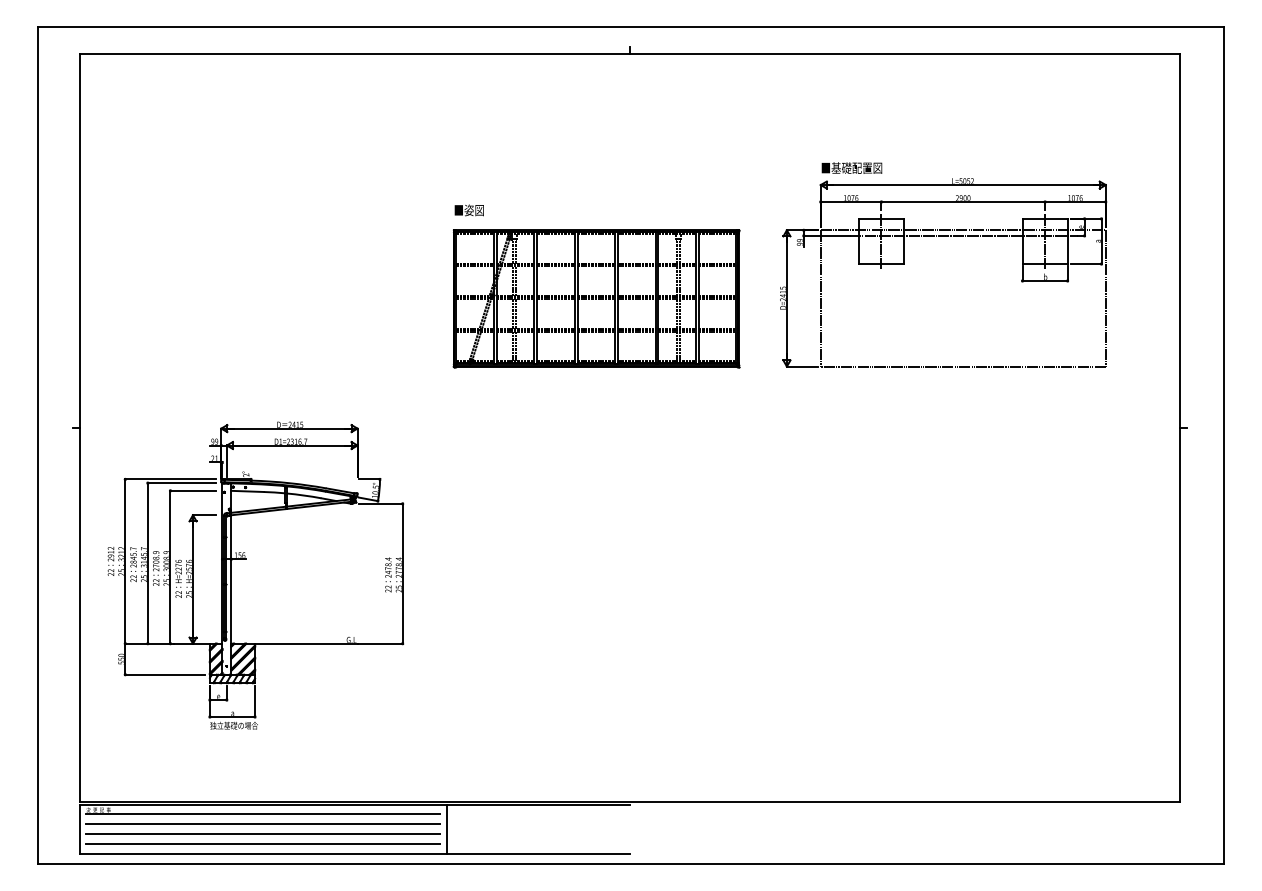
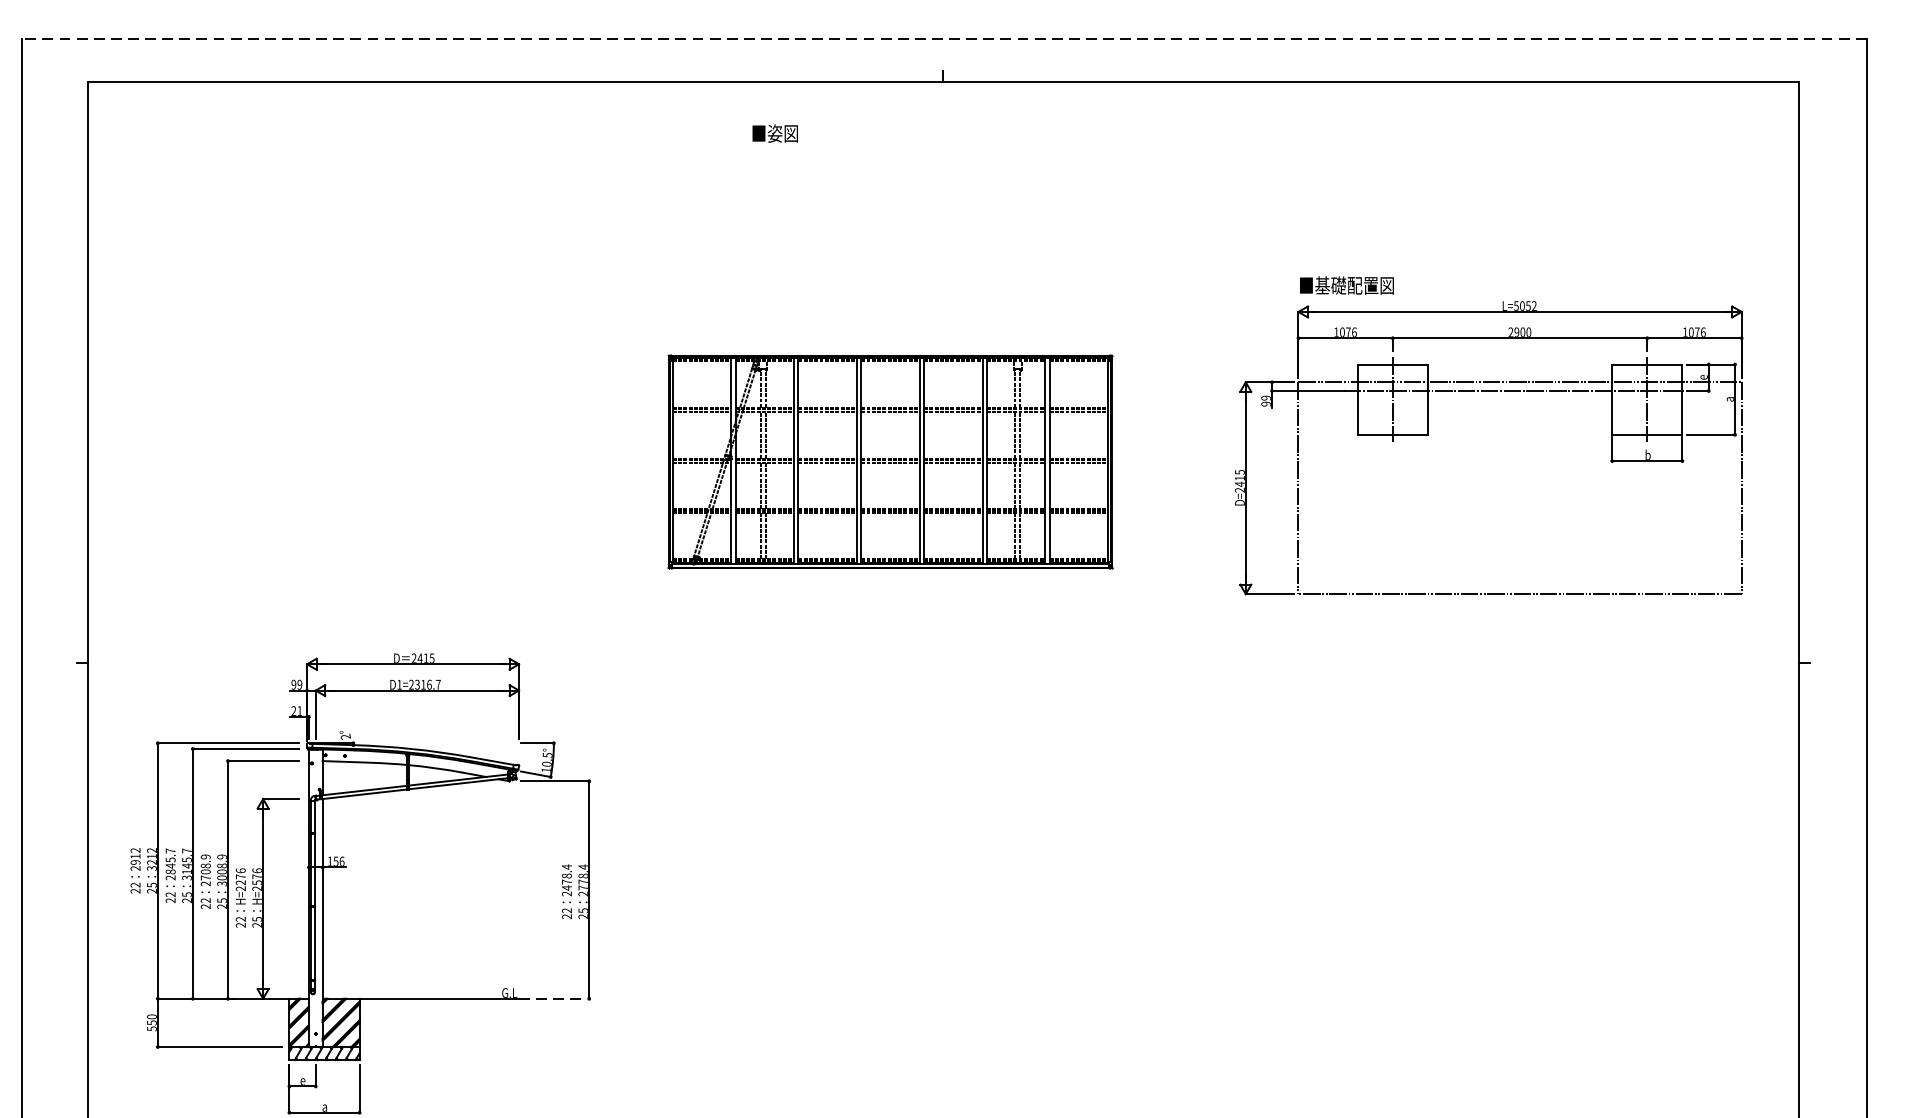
line: (630, 26) -> (943, 38), solid -> dashed
text: (468, 210) -> (773, 133), moved
part: (943, 236) -> (1489, 391), moved
line: (380, 643) -> (554, 998), solid -> dashed

